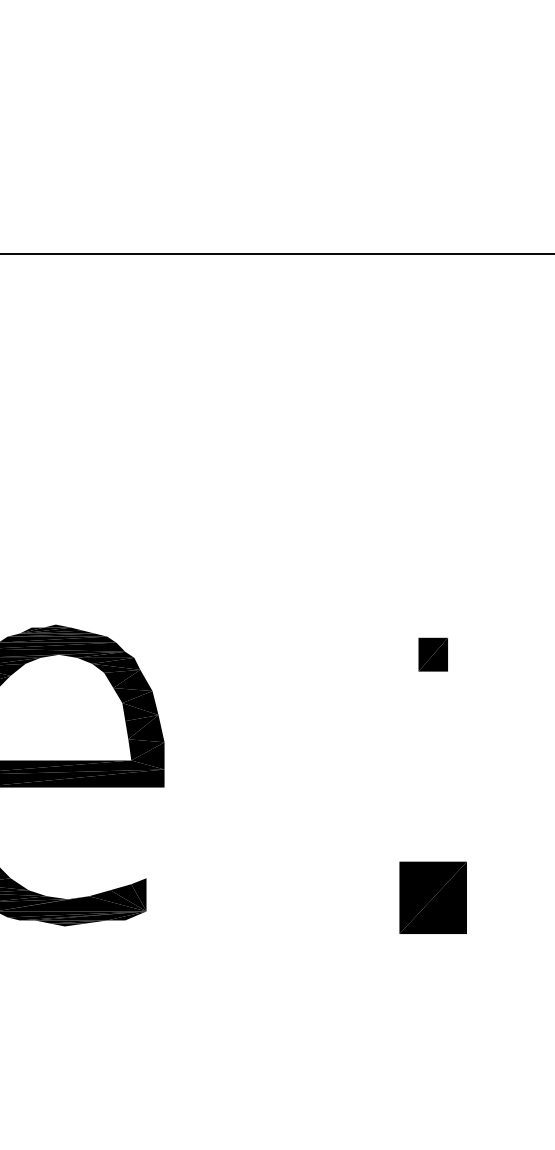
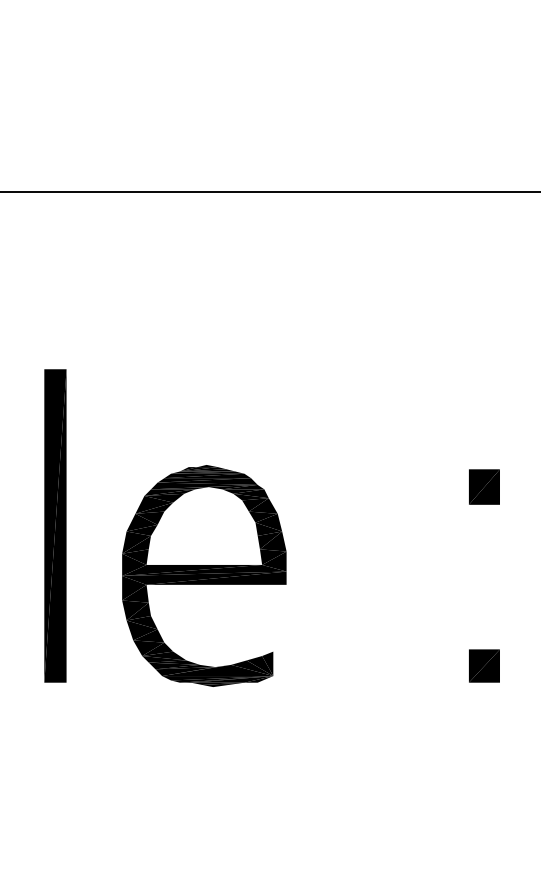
part: (433, 653) -> (484, 486), size x1.43
part: (433, 897) -> (484, 665), size x0.62

